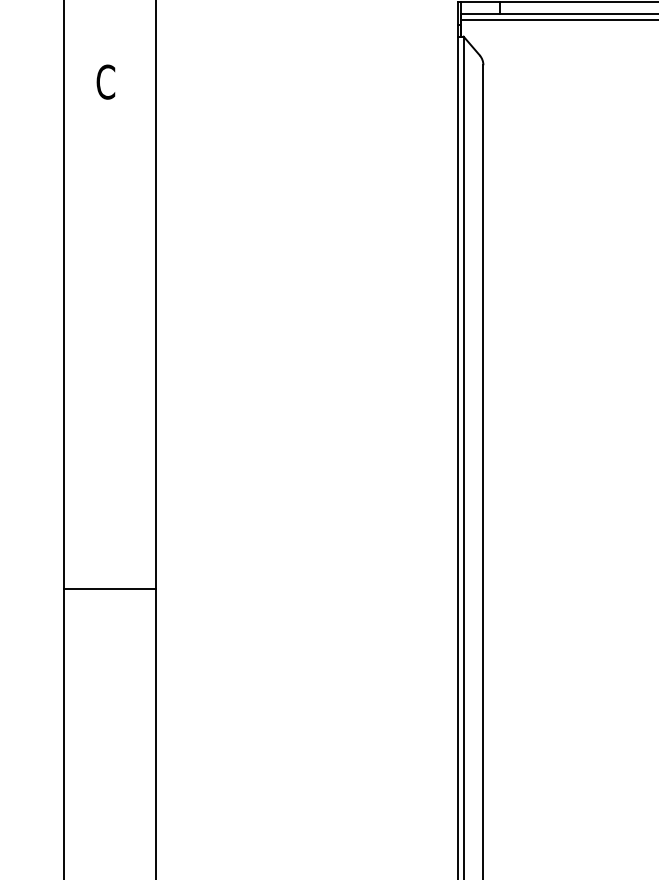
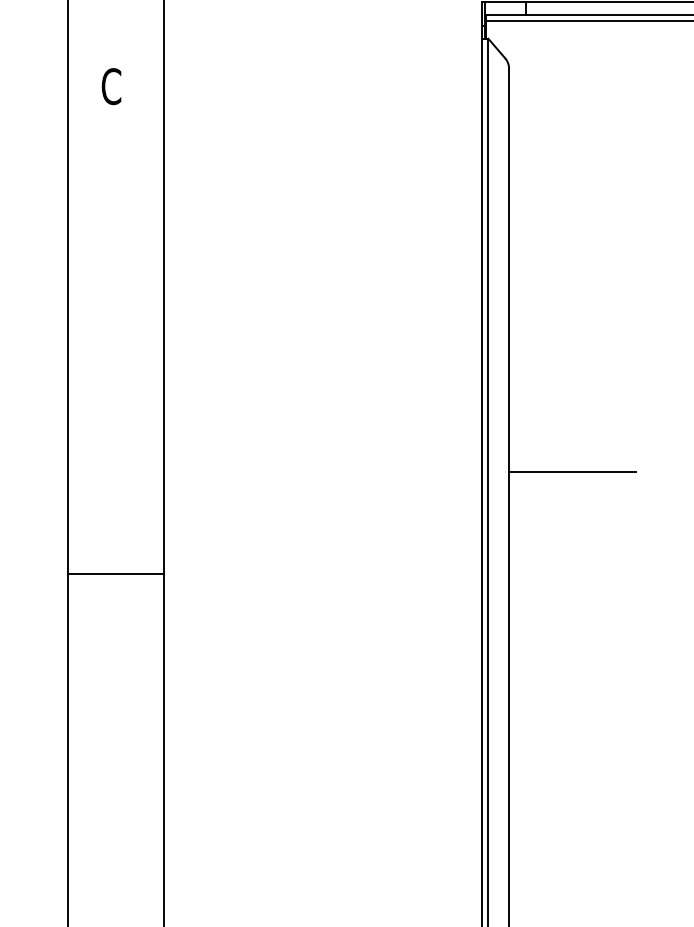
line: (543, 448) -> (572, 472), added
line: (110, 589) -> (116, 574), moved

